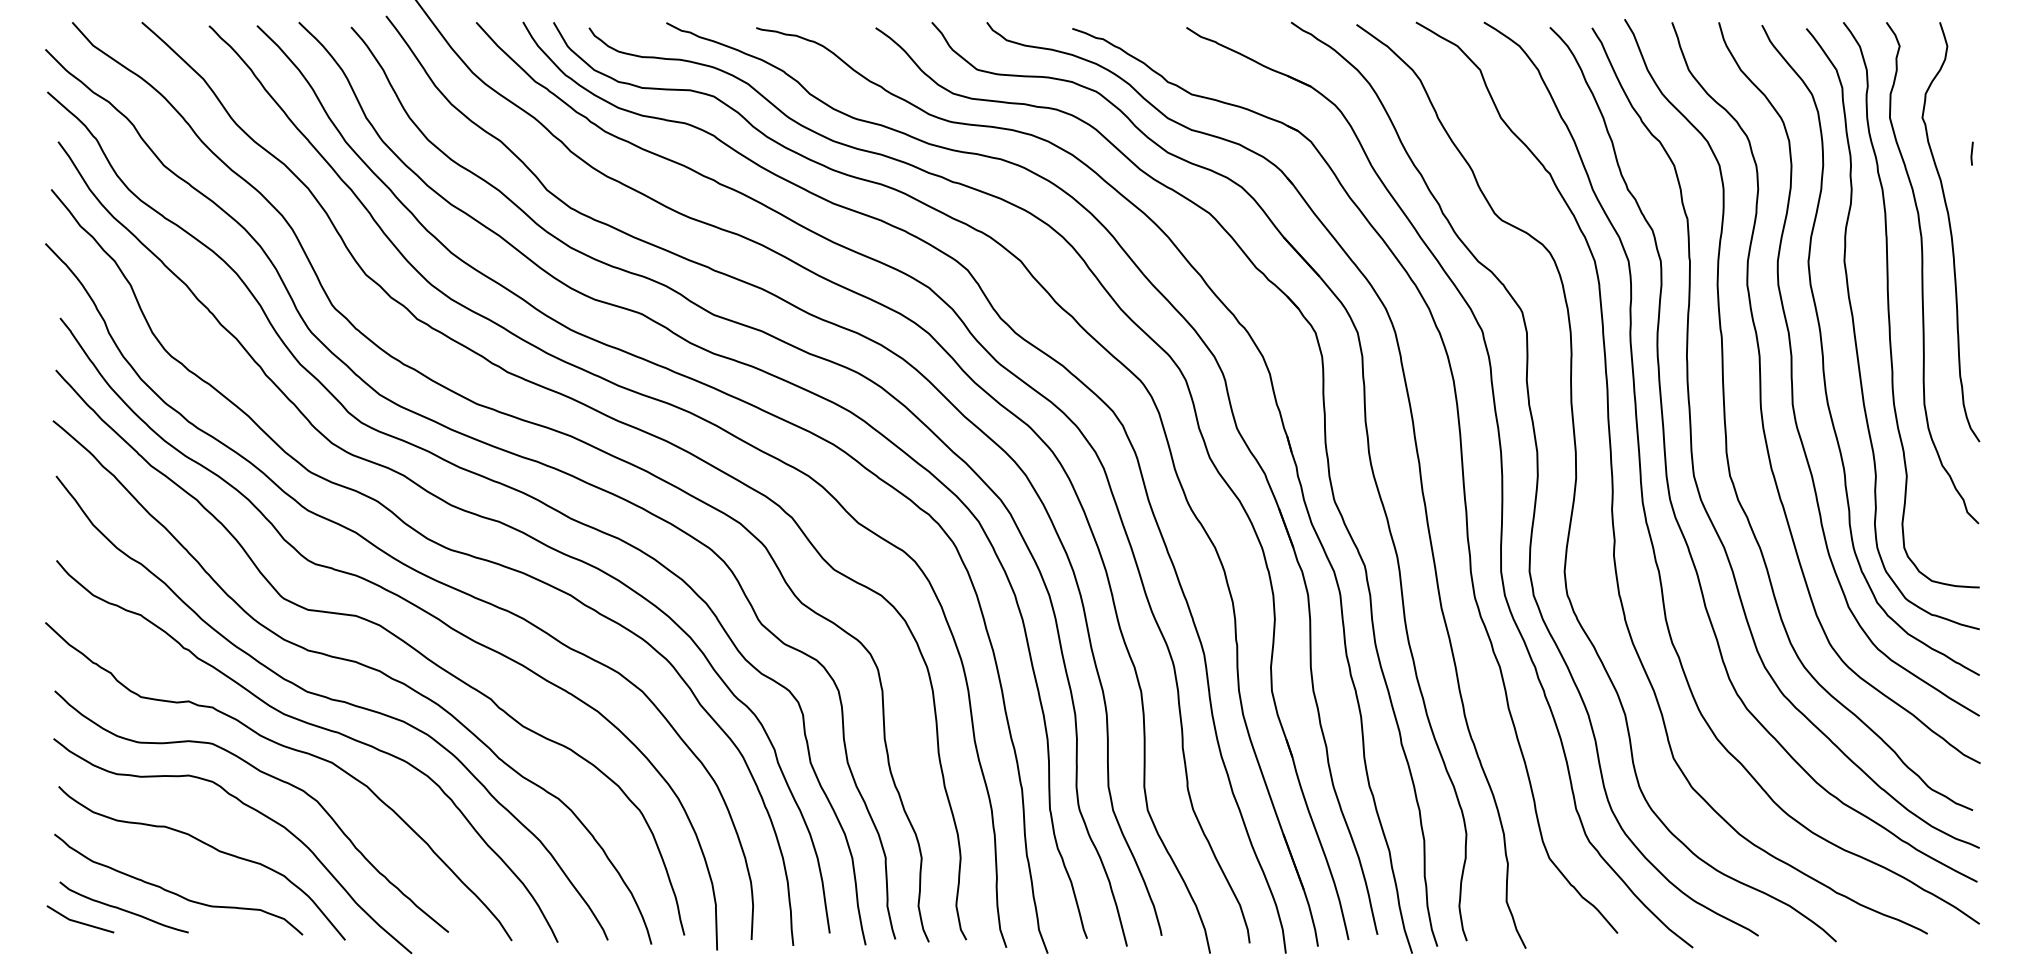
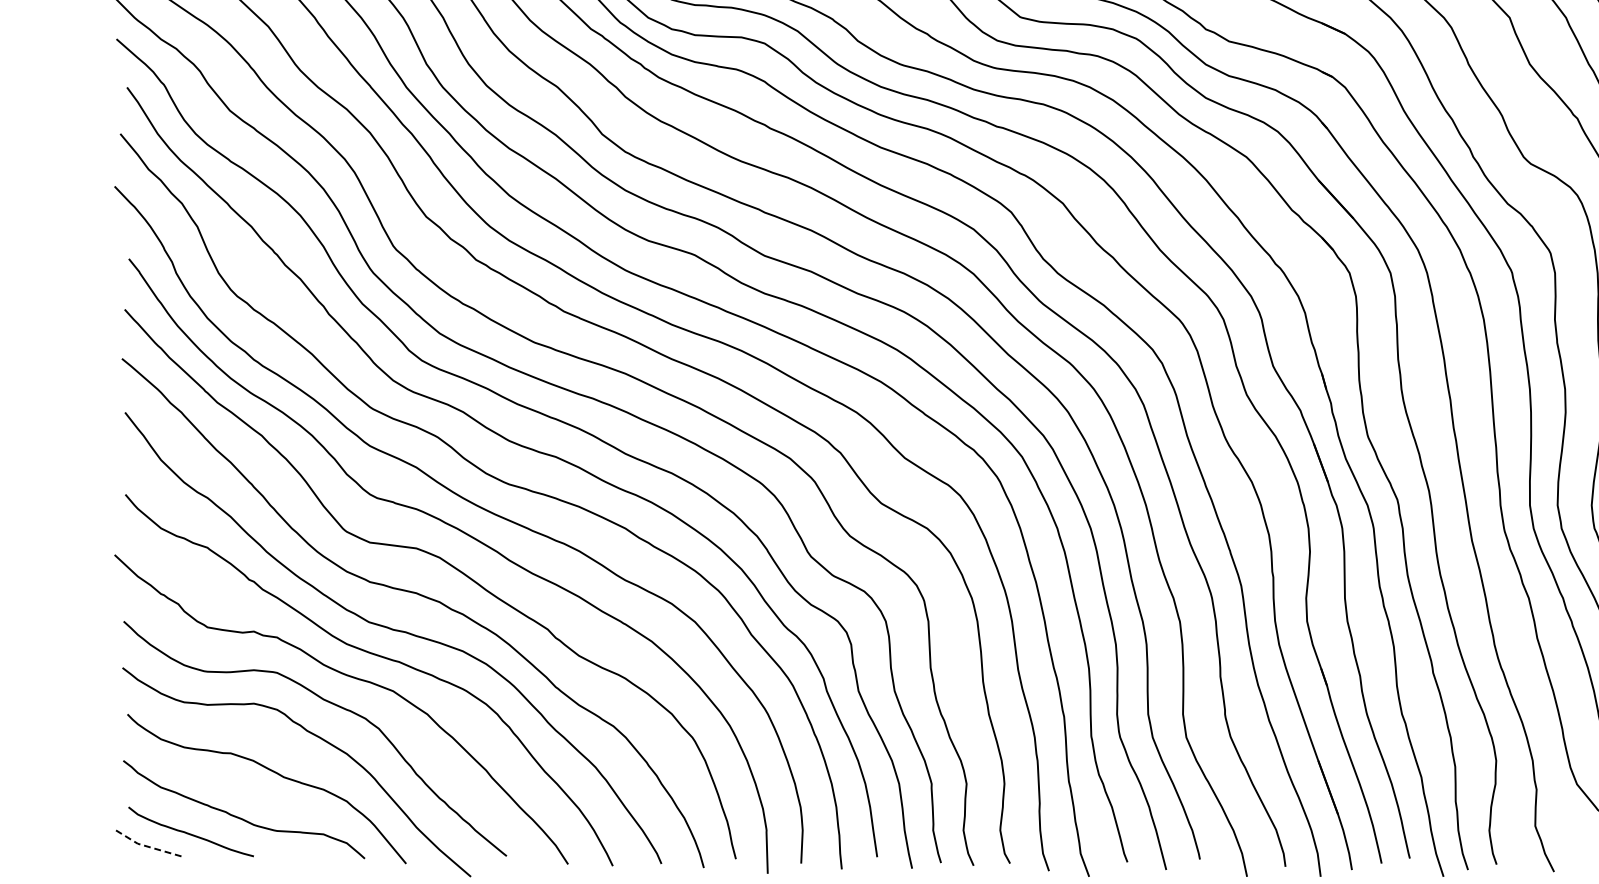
line: (78, 922) -> (146, 846), solid -> dashed

